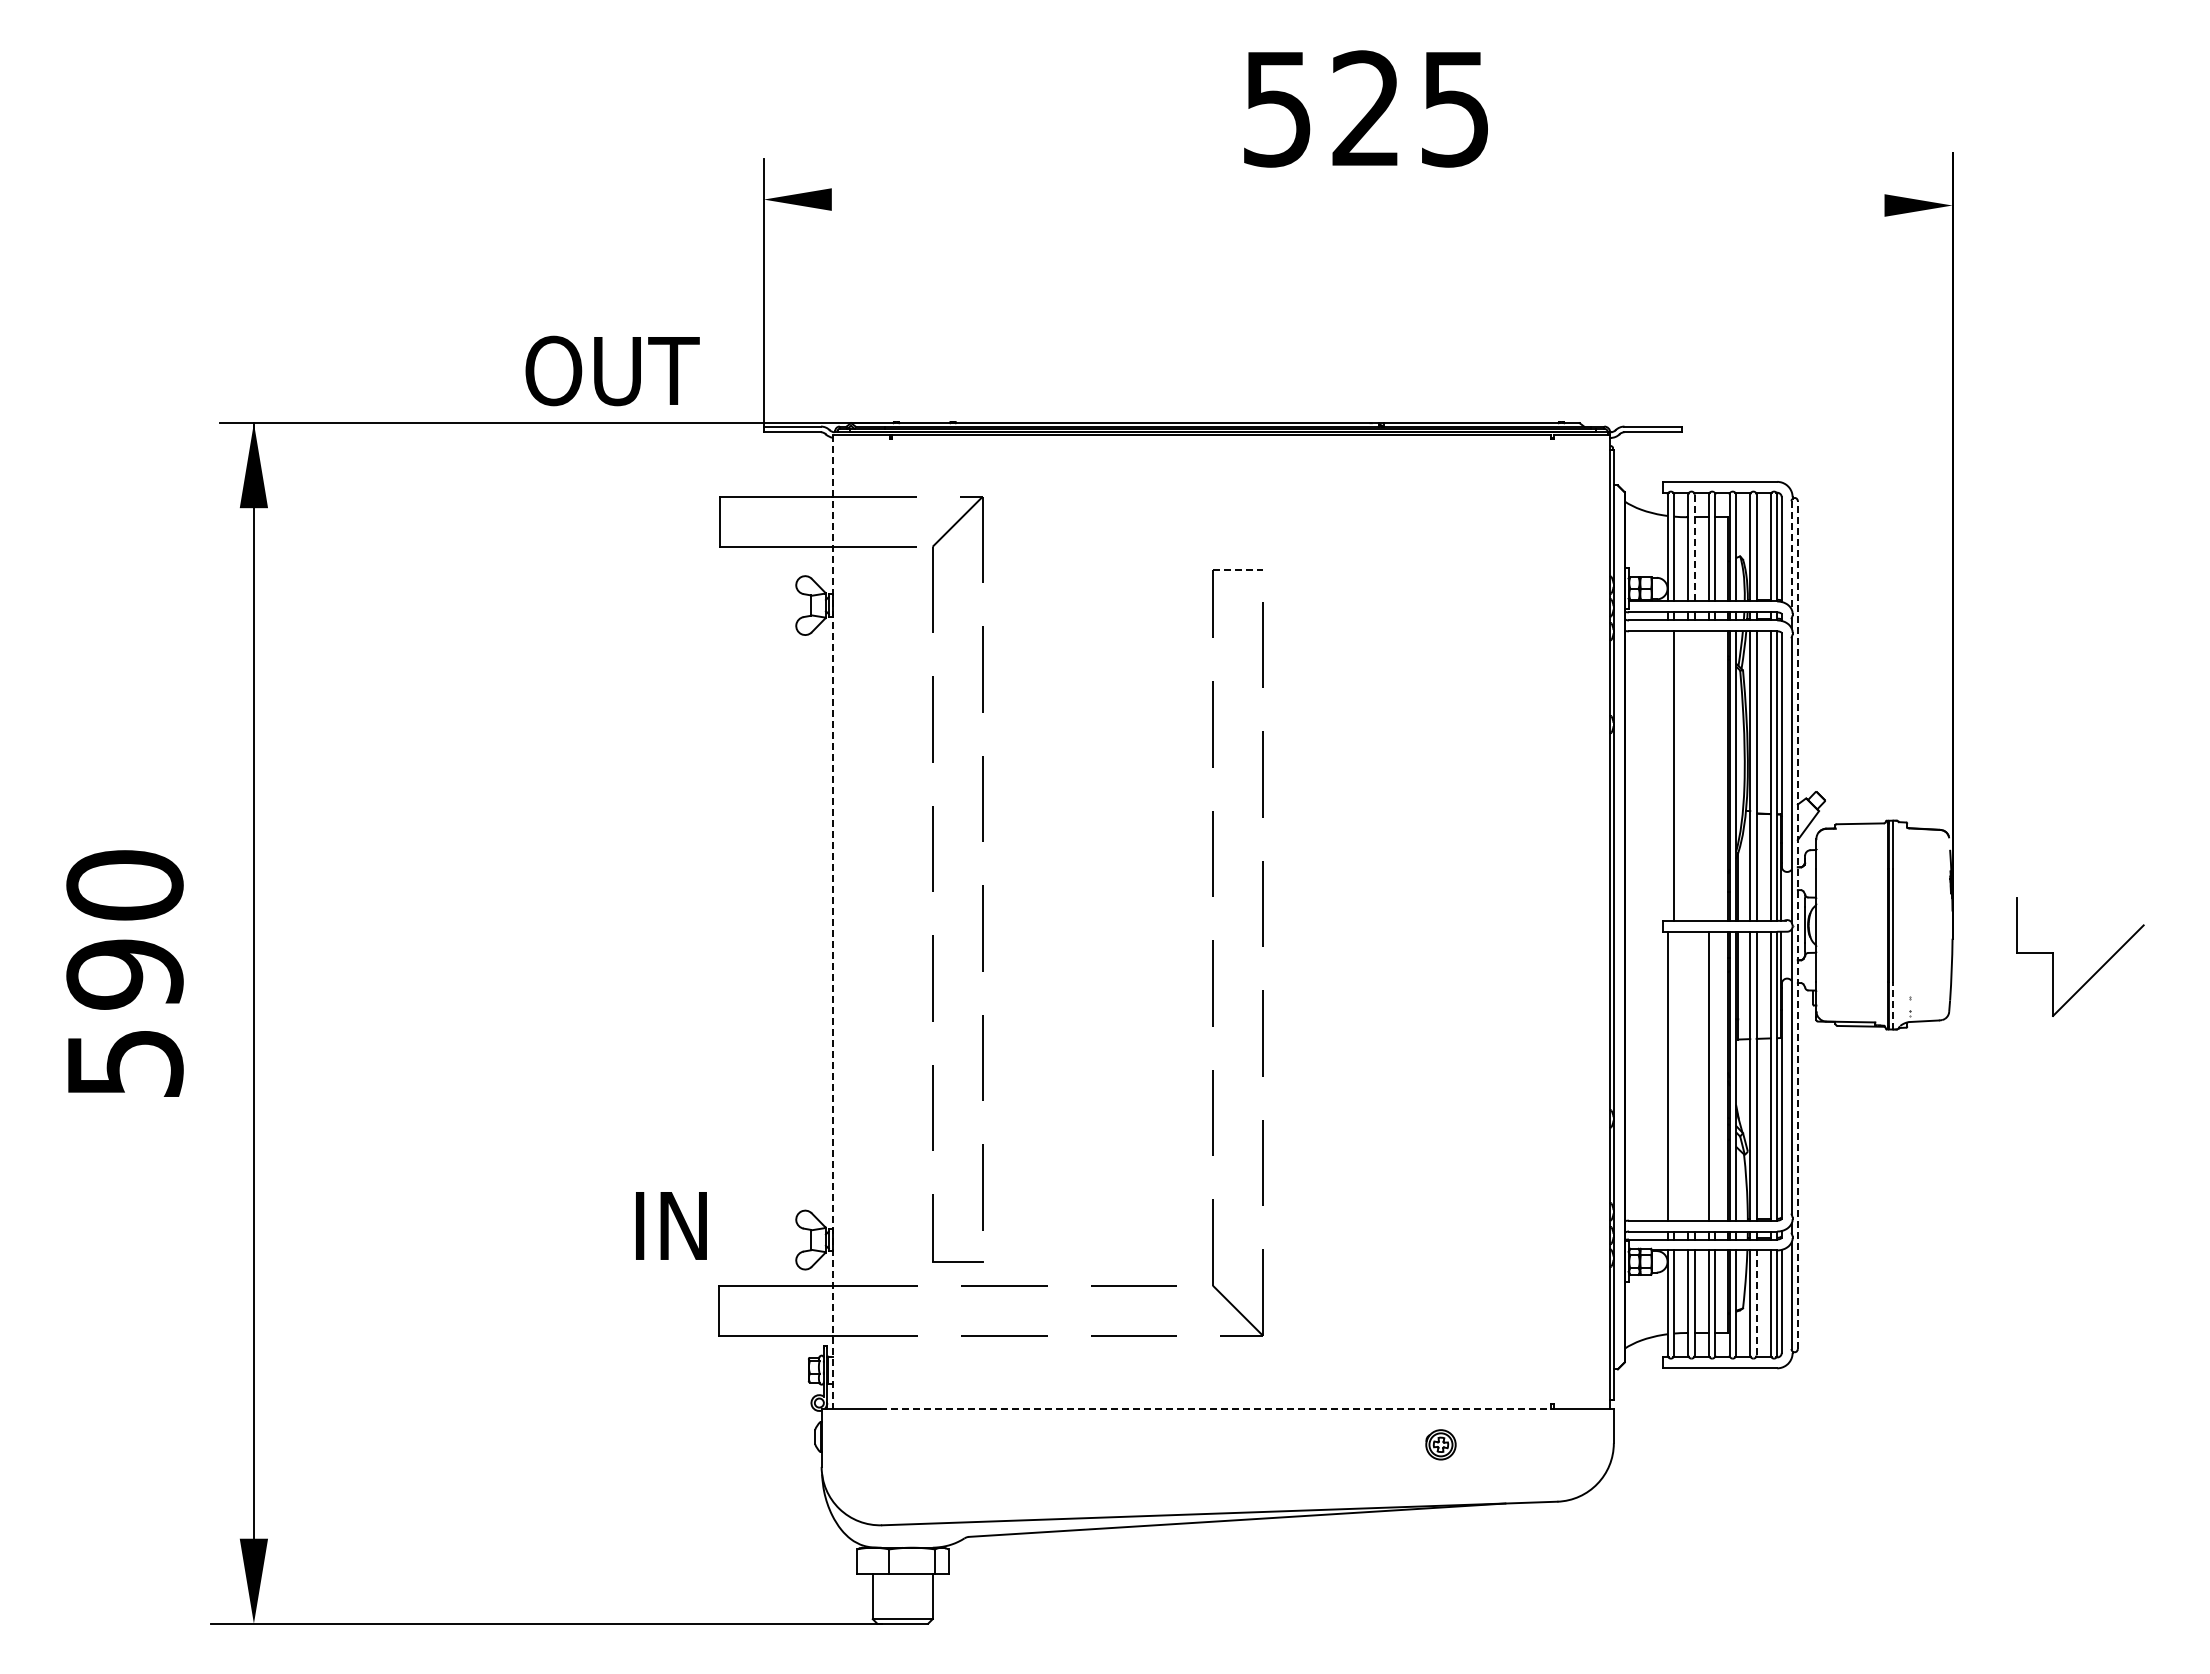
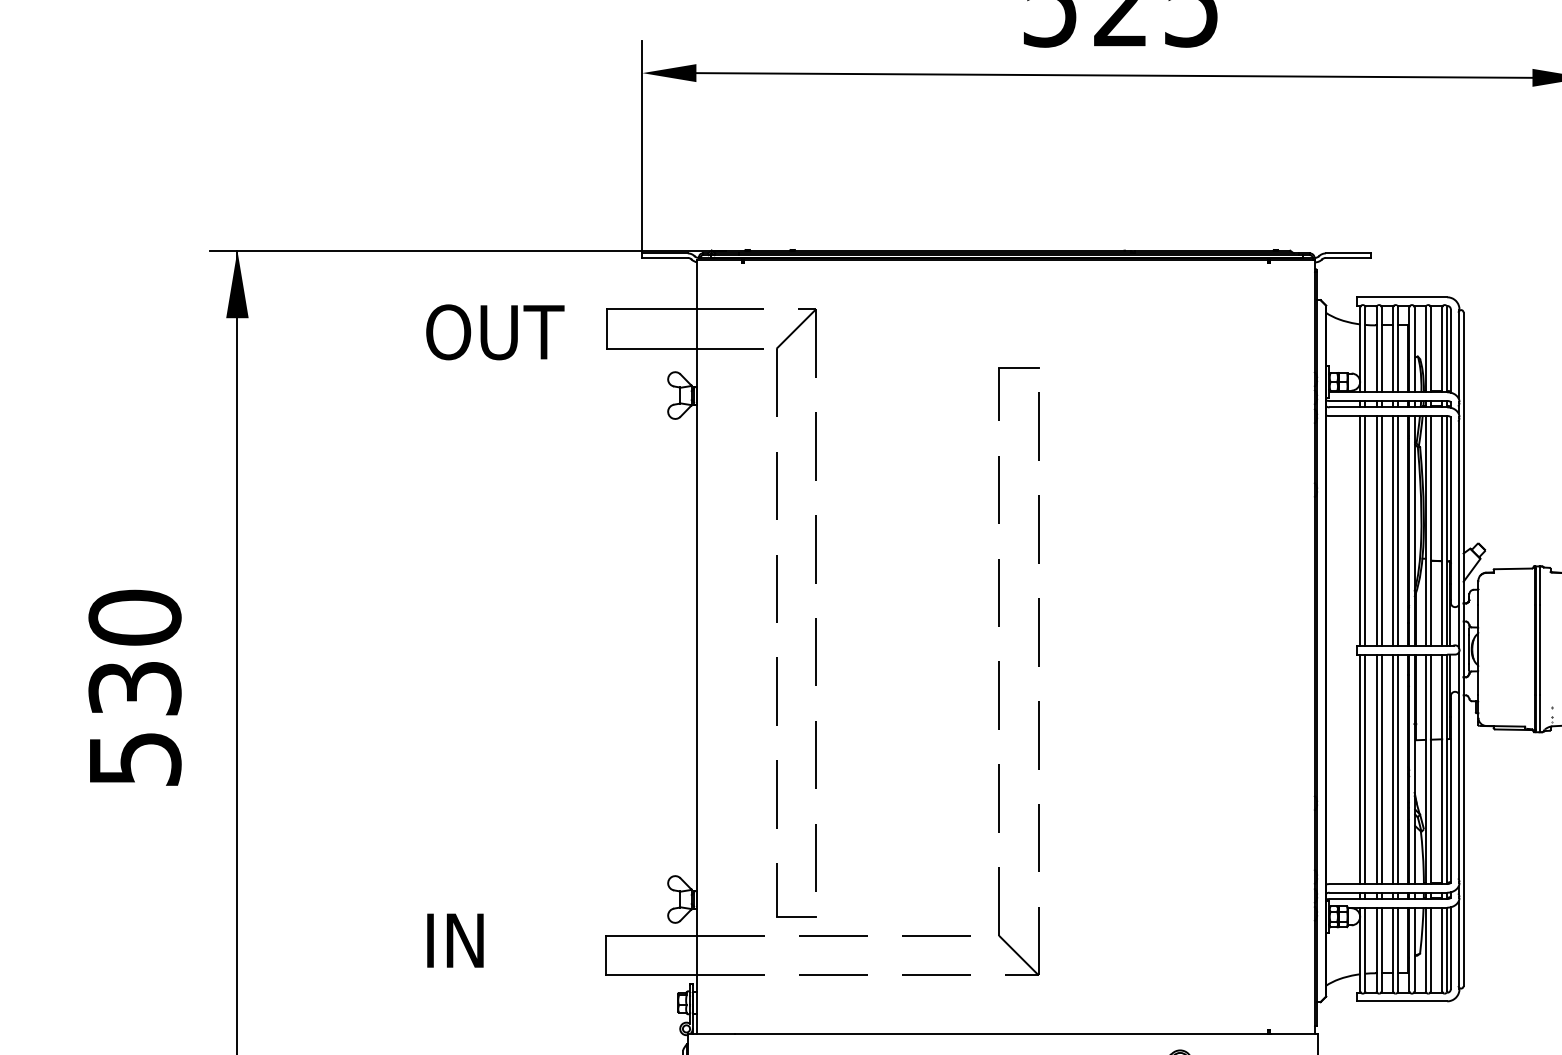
line: (1357, 202) -> (1113, 75), added
text: (612, 370) -> (495, 331), moved
line: (1694, 547) -> (1381, 349), dashed -> solid
line: (1791, 555) -> (1458, 355), dashed -> solid
line: (1237, 570) -> (1018, 367), dashed -> solid
line: (1667, 775) -> (1360, 530), added
line: (1688, 775) -> (1376, 530), added
line: (1694, 775) -> (1381, 530), added
line: (1709, 775) -> (1393, 530), added
line: (1715, 775) -> (1398, 530), added
line: (832, 922) -> (696, 647), dashed -> solid
line: (1797, 925) -> (1463, 649), dashed -> solid
text: (124, 974) -> (134, 688), 590 -> 530
line: (1893, 1005) -> (1539, 713), dashed -> solid
line: (1674, 1075) -> (1365, 768), added
line: (1688, 1075) -> (1376, 768), added
line: (1694, 1075) -> (1381, 768), added
line: (1715, 1075) -> (1398, 768), added
text: (671, 1225) -> (455, 940), moved
line: (1756, 1302) -> (1430, 949), dashed -> solid
line: (1217, 1408) -> (1002, 1033), dashed -> solid

